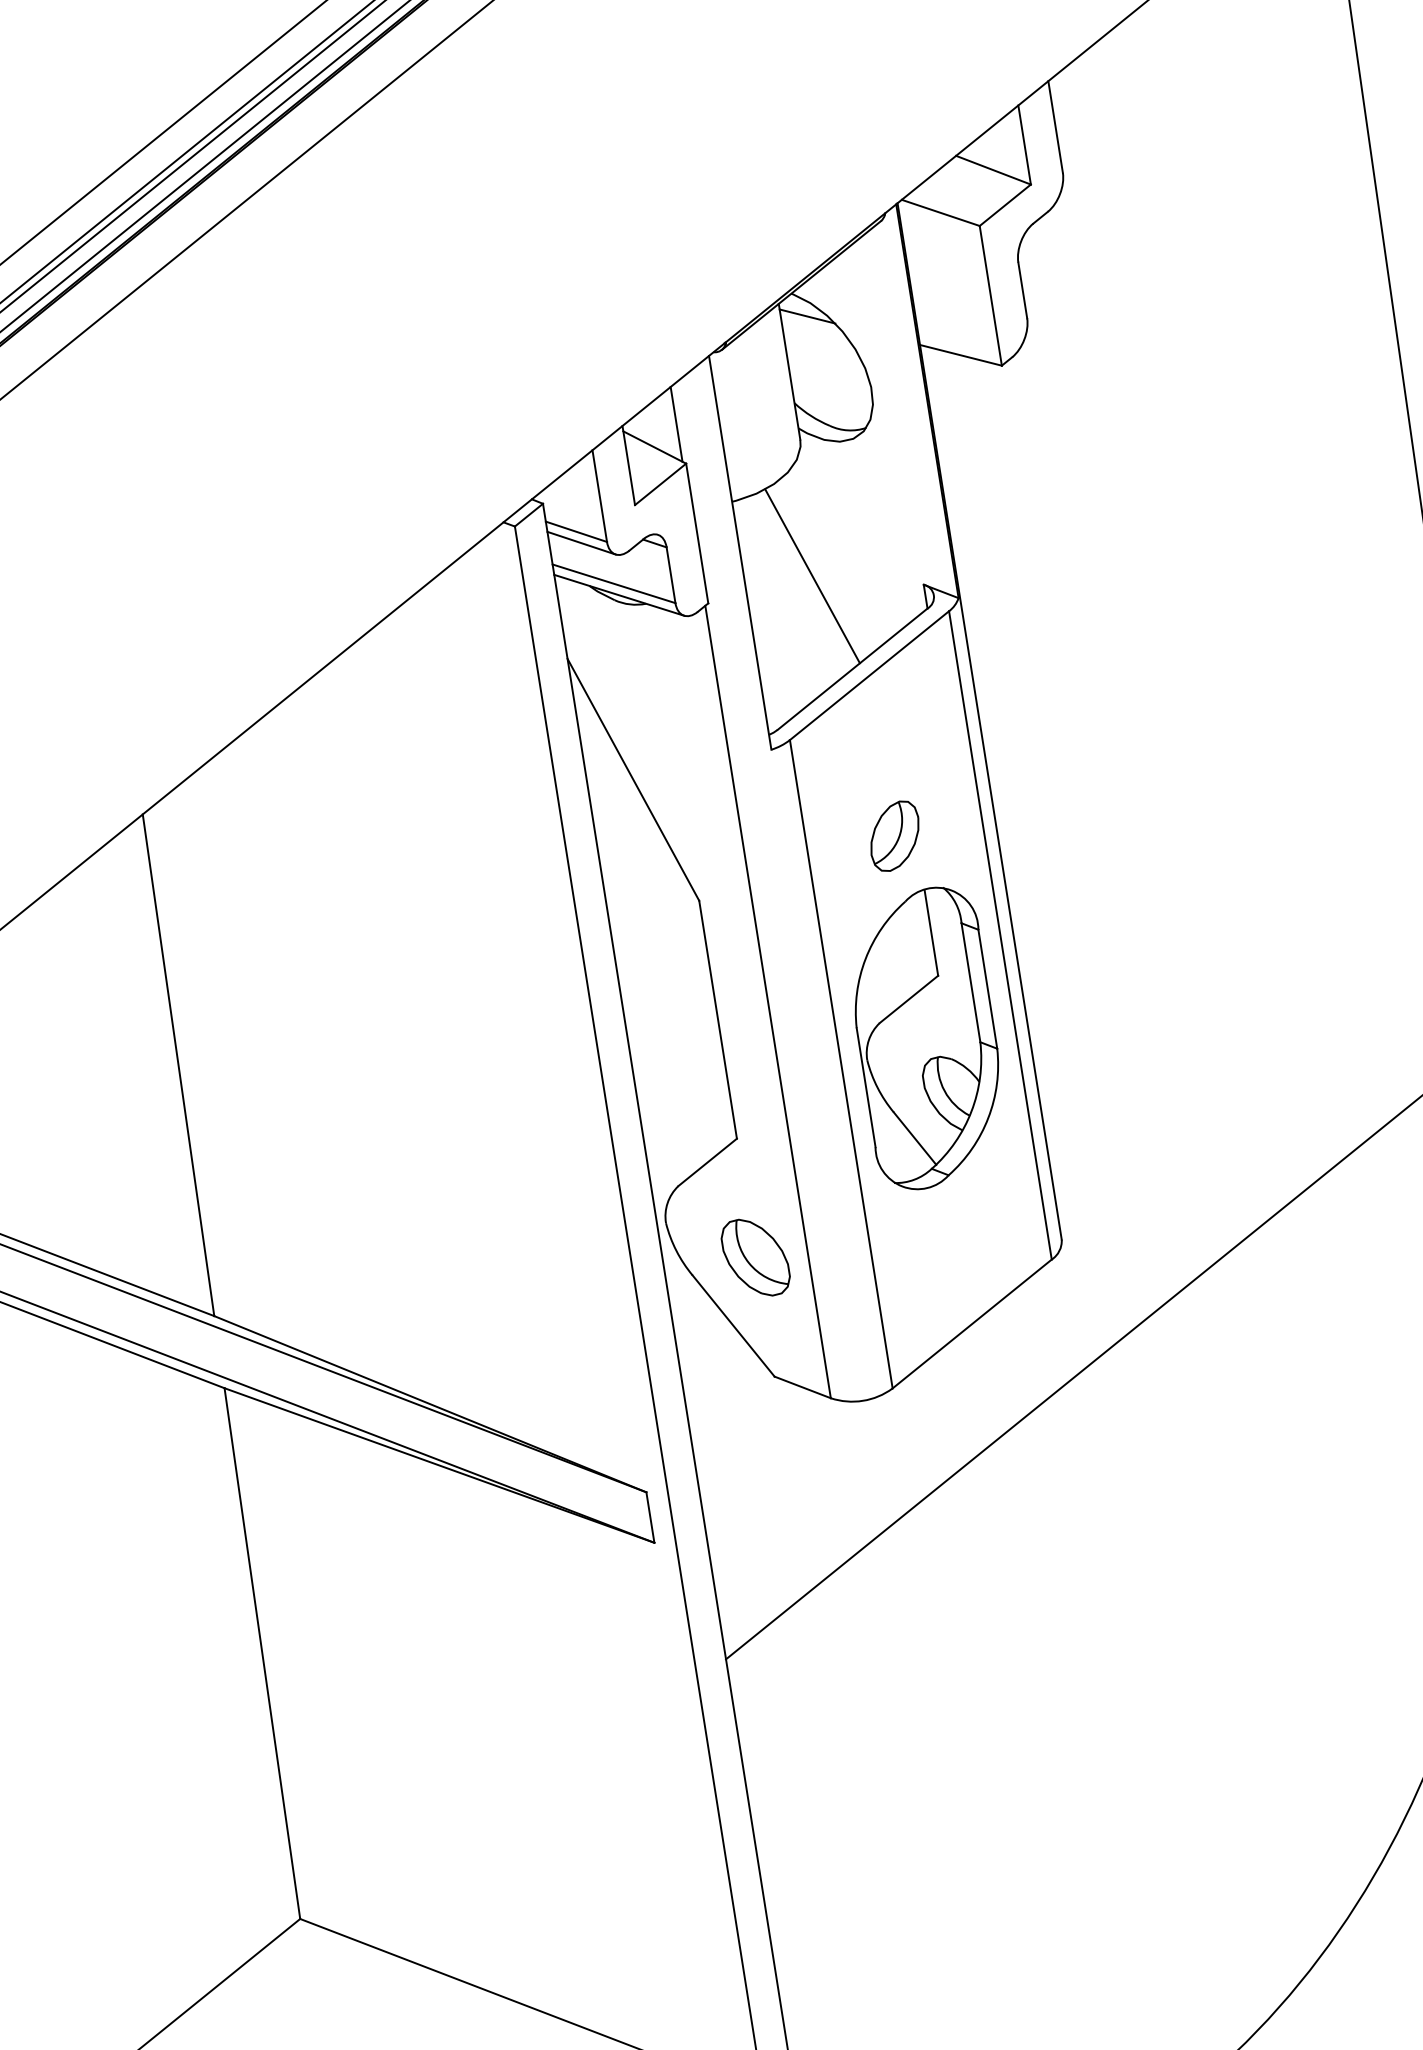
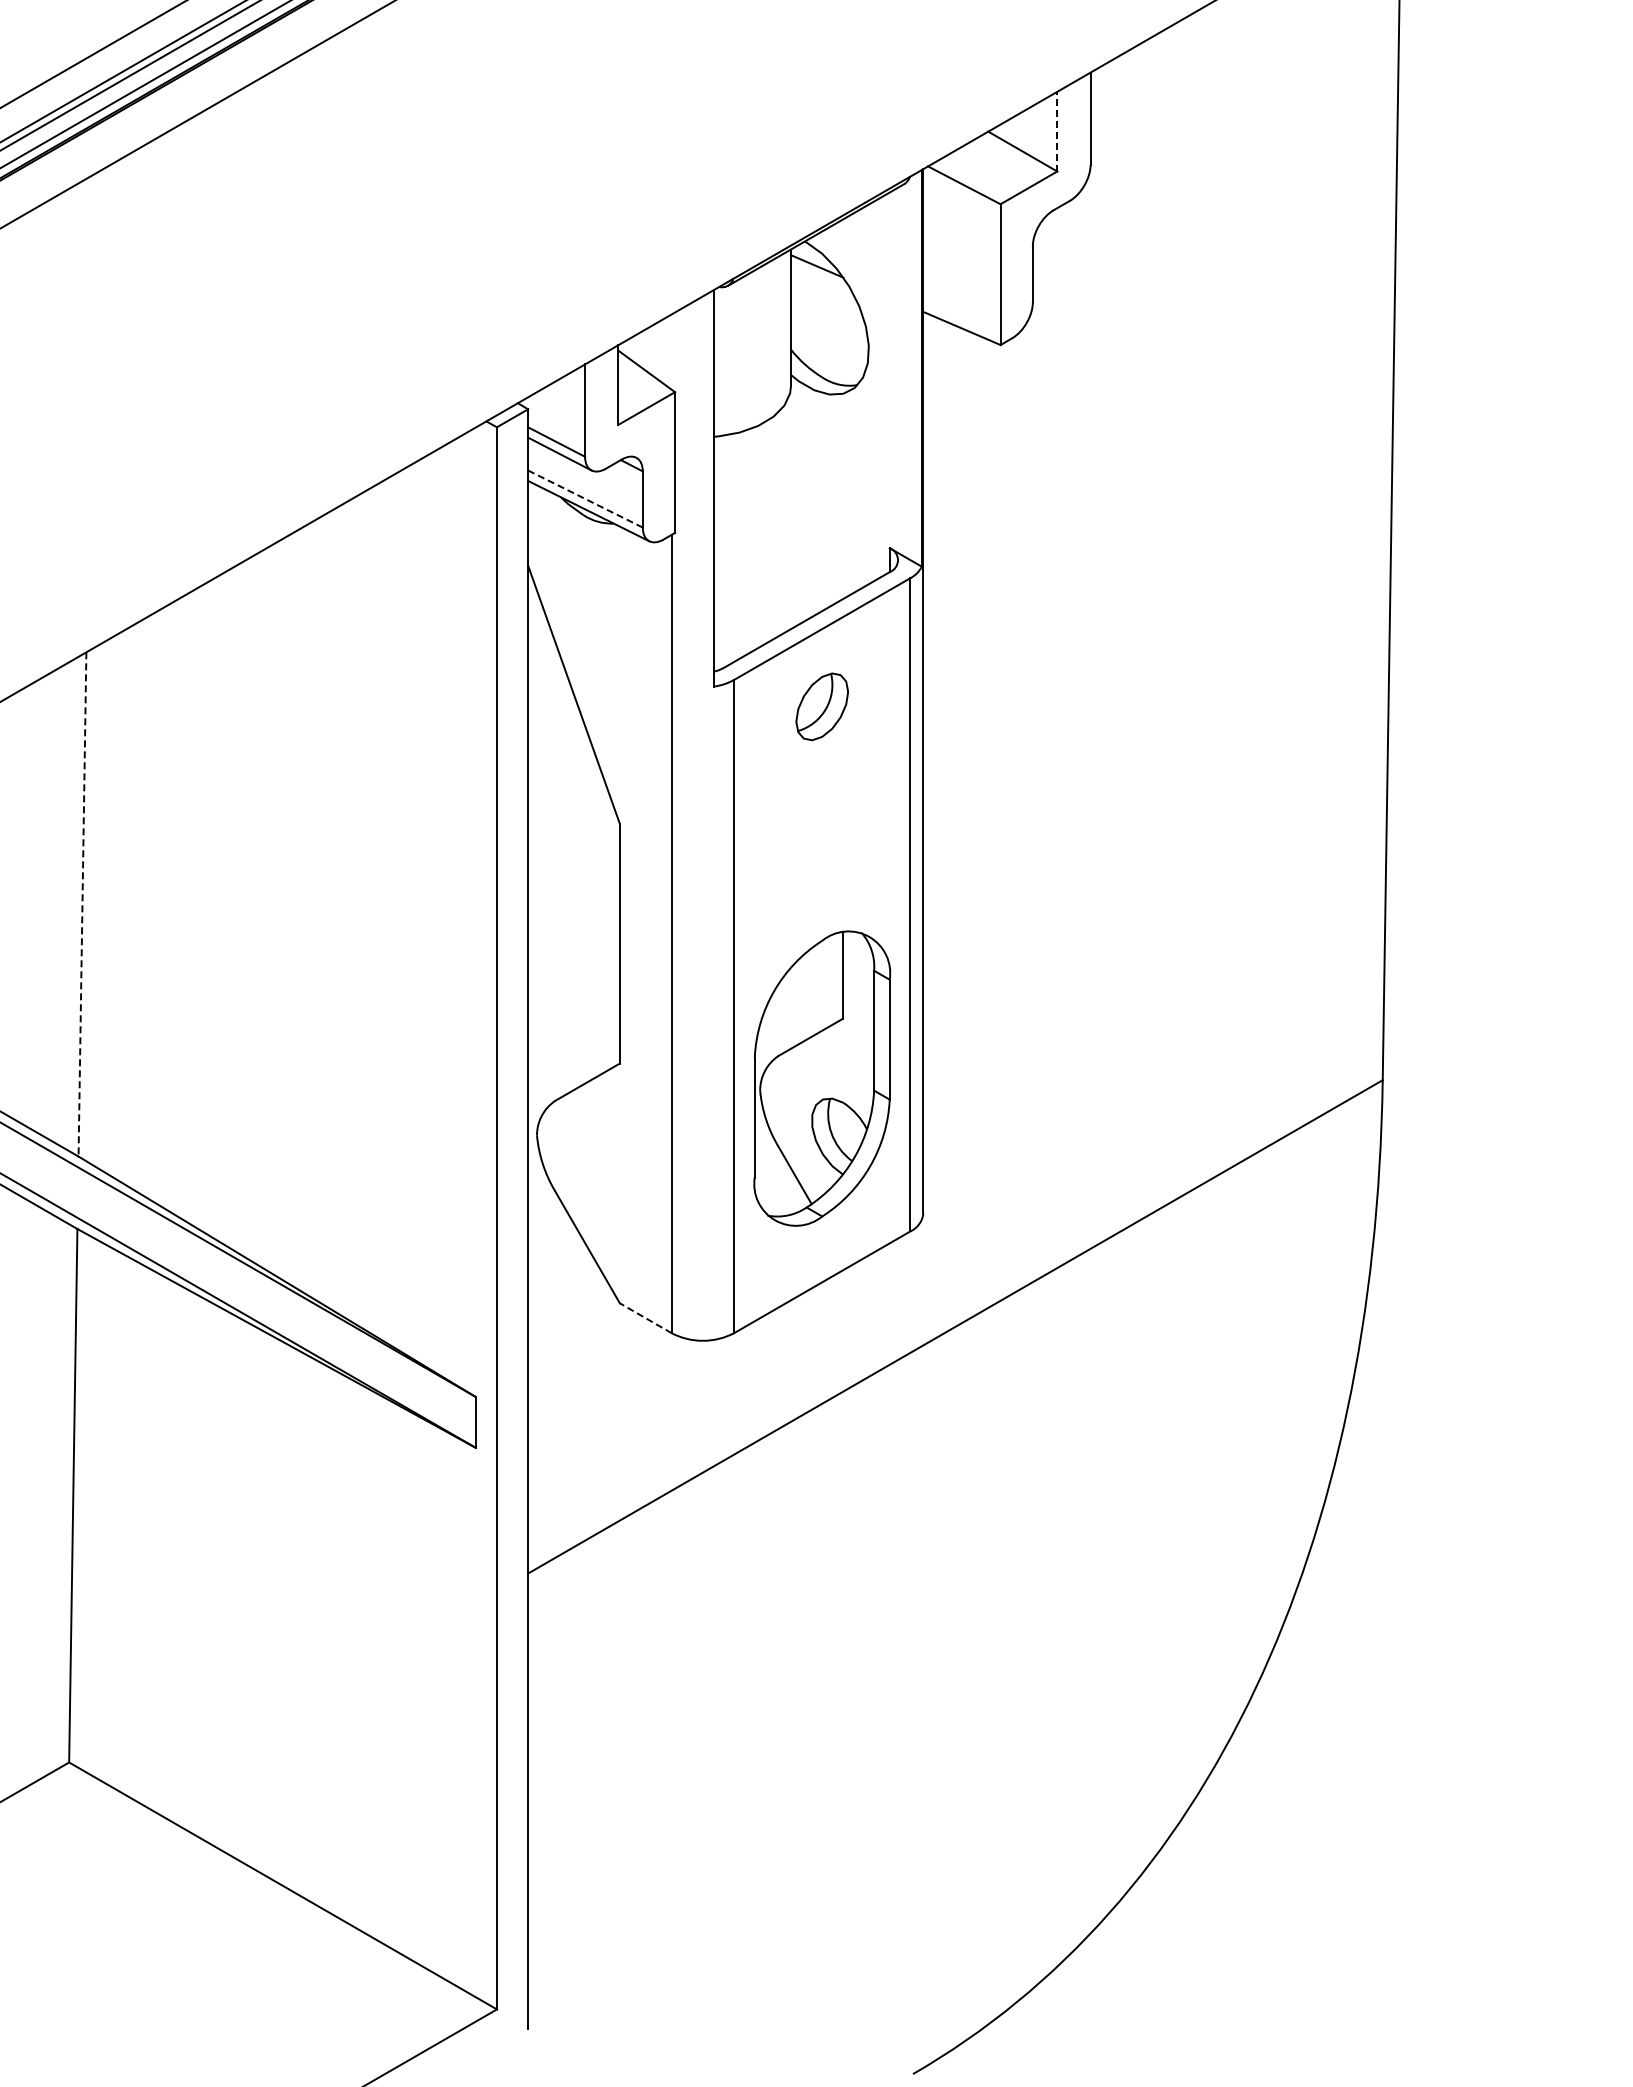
line: (1024, 144) -> (1057, 131), solid -> dashed
line: (676, 423) -> (671, 351), removed
line: (812, 576) -> (781, 522), removed
line: (613, 583) -> (585, 498), solid -> dashed
part: (894, 836) -> (821, 706), moved
part: (927, 1038) -> (822, 1078), moved
line: (178, 1065) -> (82, 904), solid -> dashed
part: (755, 1257) -> (619, 1183), removed
line: (802, 1387) -> (645, 1318), solid -> dashed

